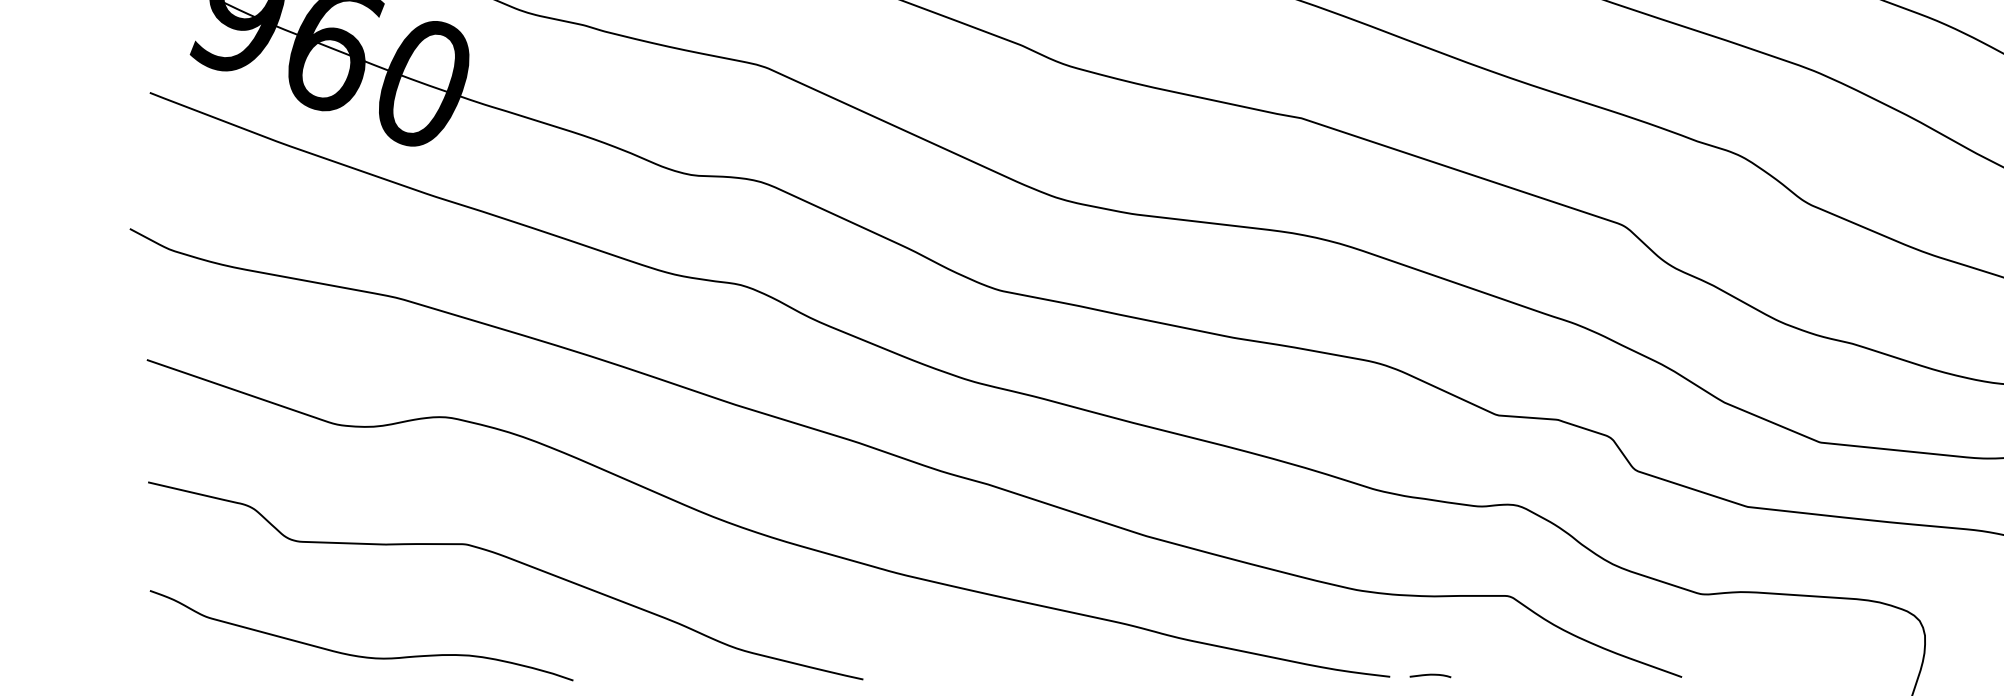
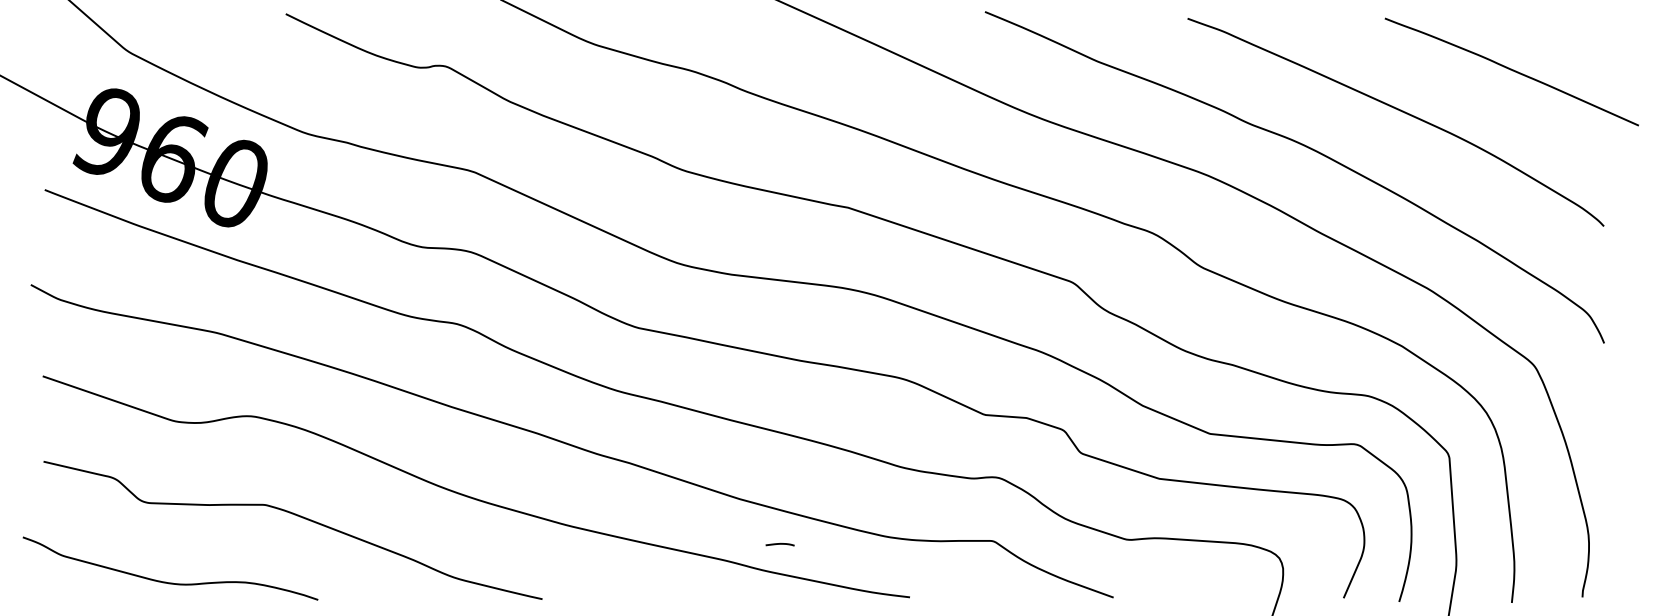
curve: (355, 654) -> (166, 581), moved
line: (1429, 675) -> (779, 544), moved

